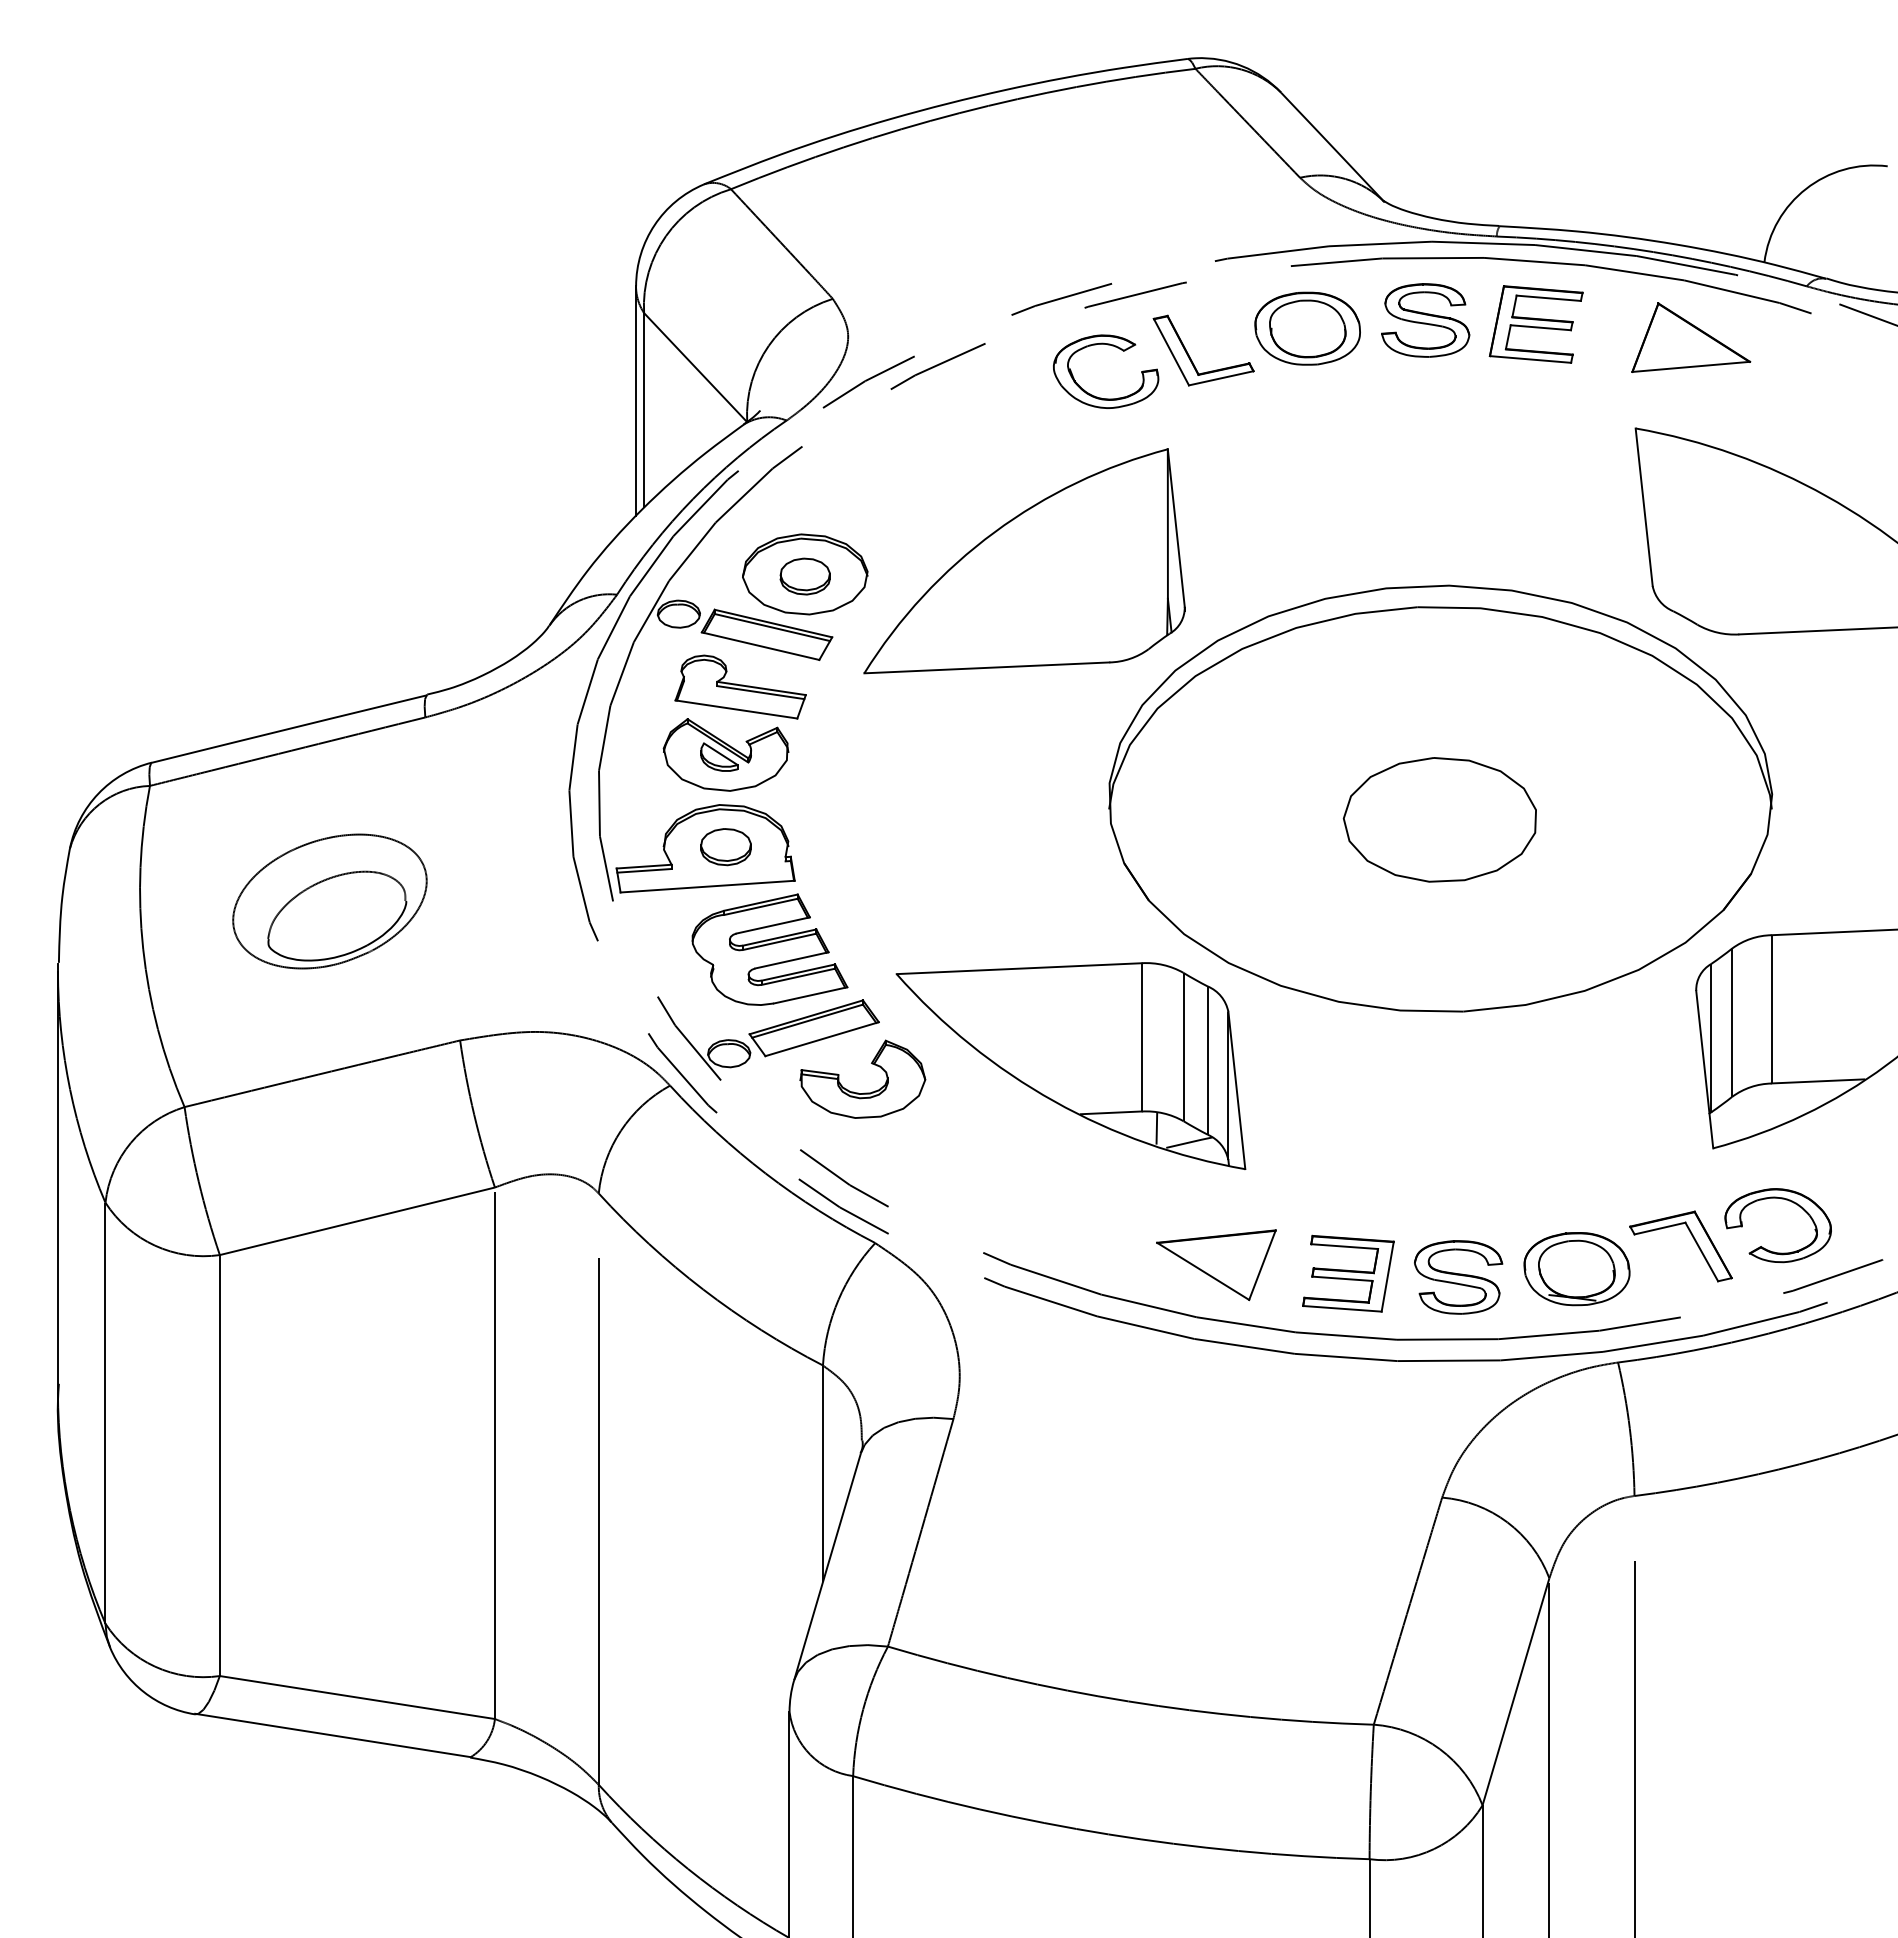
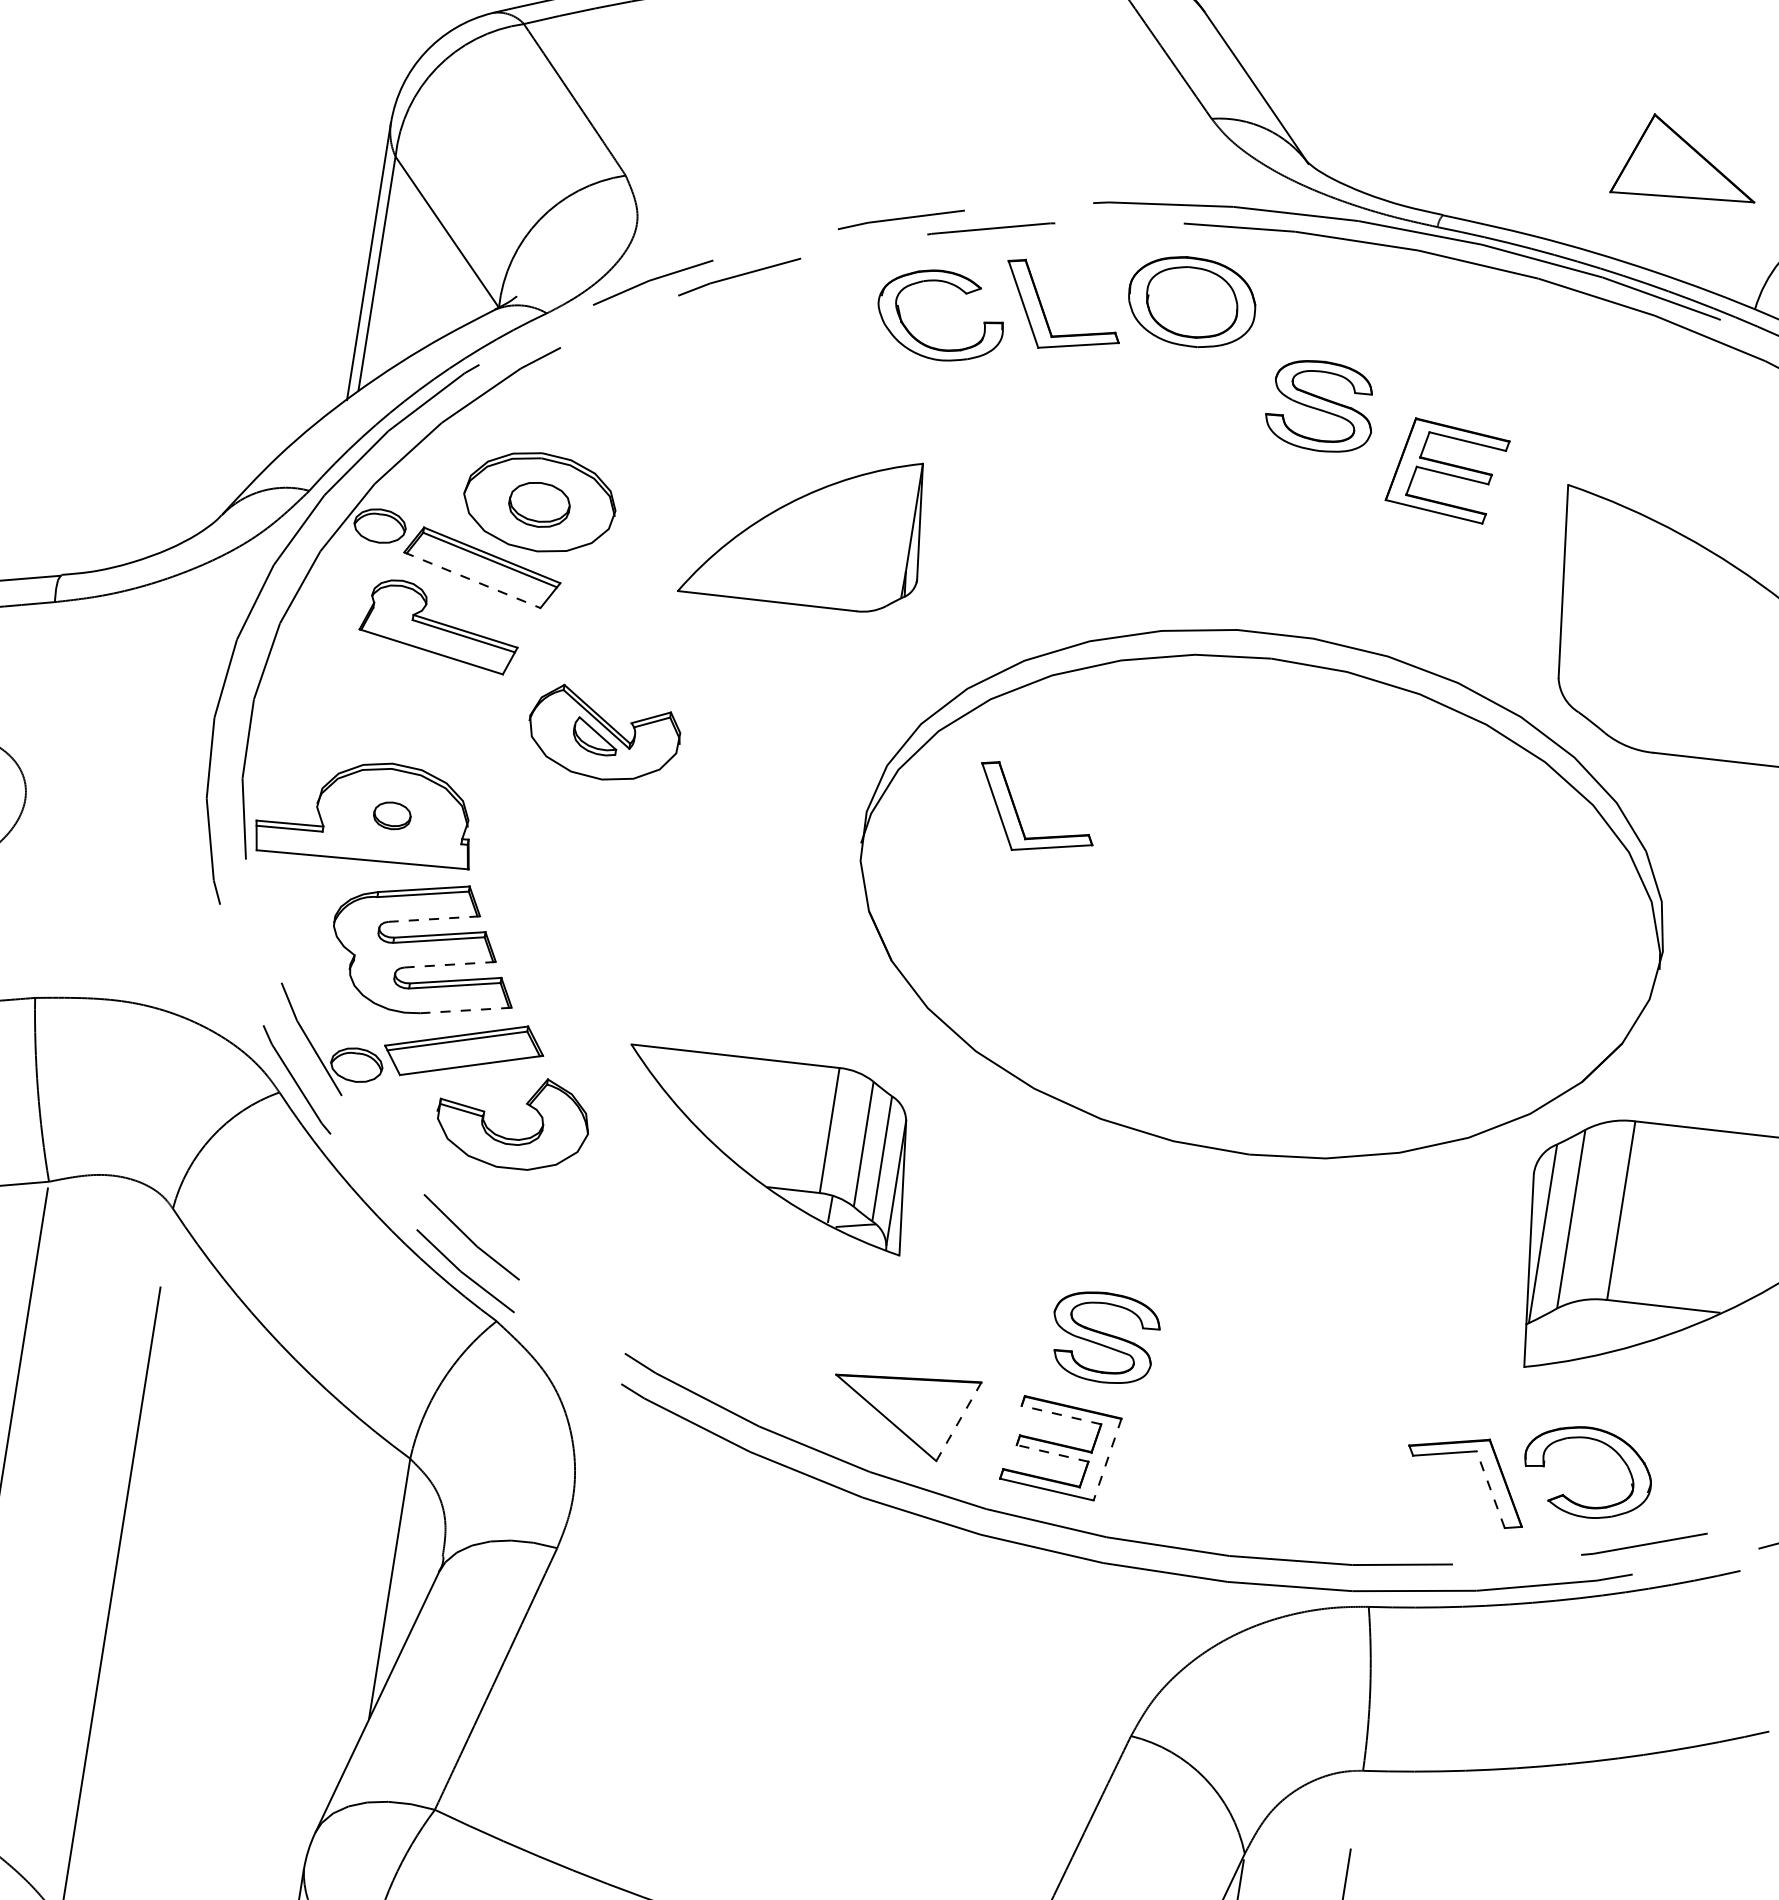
part: (1425, 320) -> (1321, 406), moved
part: (1535, 324) -> (1446, 470), moved
part: (1691, 337) -> (1688, 161), moved
part: (1024, 561) -> (806, 528), size x0.6
line: (761, 646) -> (473, 580), solid -> dashed
part: (725, 754) -> (603, 734), moved
part: (1233, 766) -> (1019, 815), added
part: (1439, 819) -> (1257, 918), removed
part: (725, 847) -> (391, 816), size x0.6
line: (773, 925) -> (434, 919), solid -> dashed
line: (791, 960) -> (449, 964), solid -> dashed
line: (810, 995) -> (465, 1010), solid -> dashed
part: (1070, 1065) -> (765, 1144), size x0.7
line: (1344, 1246) -> (1061, 1414), solid -> dashed
line: (1701, 1252) -> (1490, 1490), solid -> dashed
line: (1262, 1264) -> (959, 1420), solid -> dashed
part: (1576, 1269) -> (1336, 1486), removed
line: (1387, 1277) -> (1107, 1460), solid -> dashed
part: (1458, 1277) -> (1104, 1337), moved
line: (1341, 1278) -> (1051, 1452), solid -> dashed

